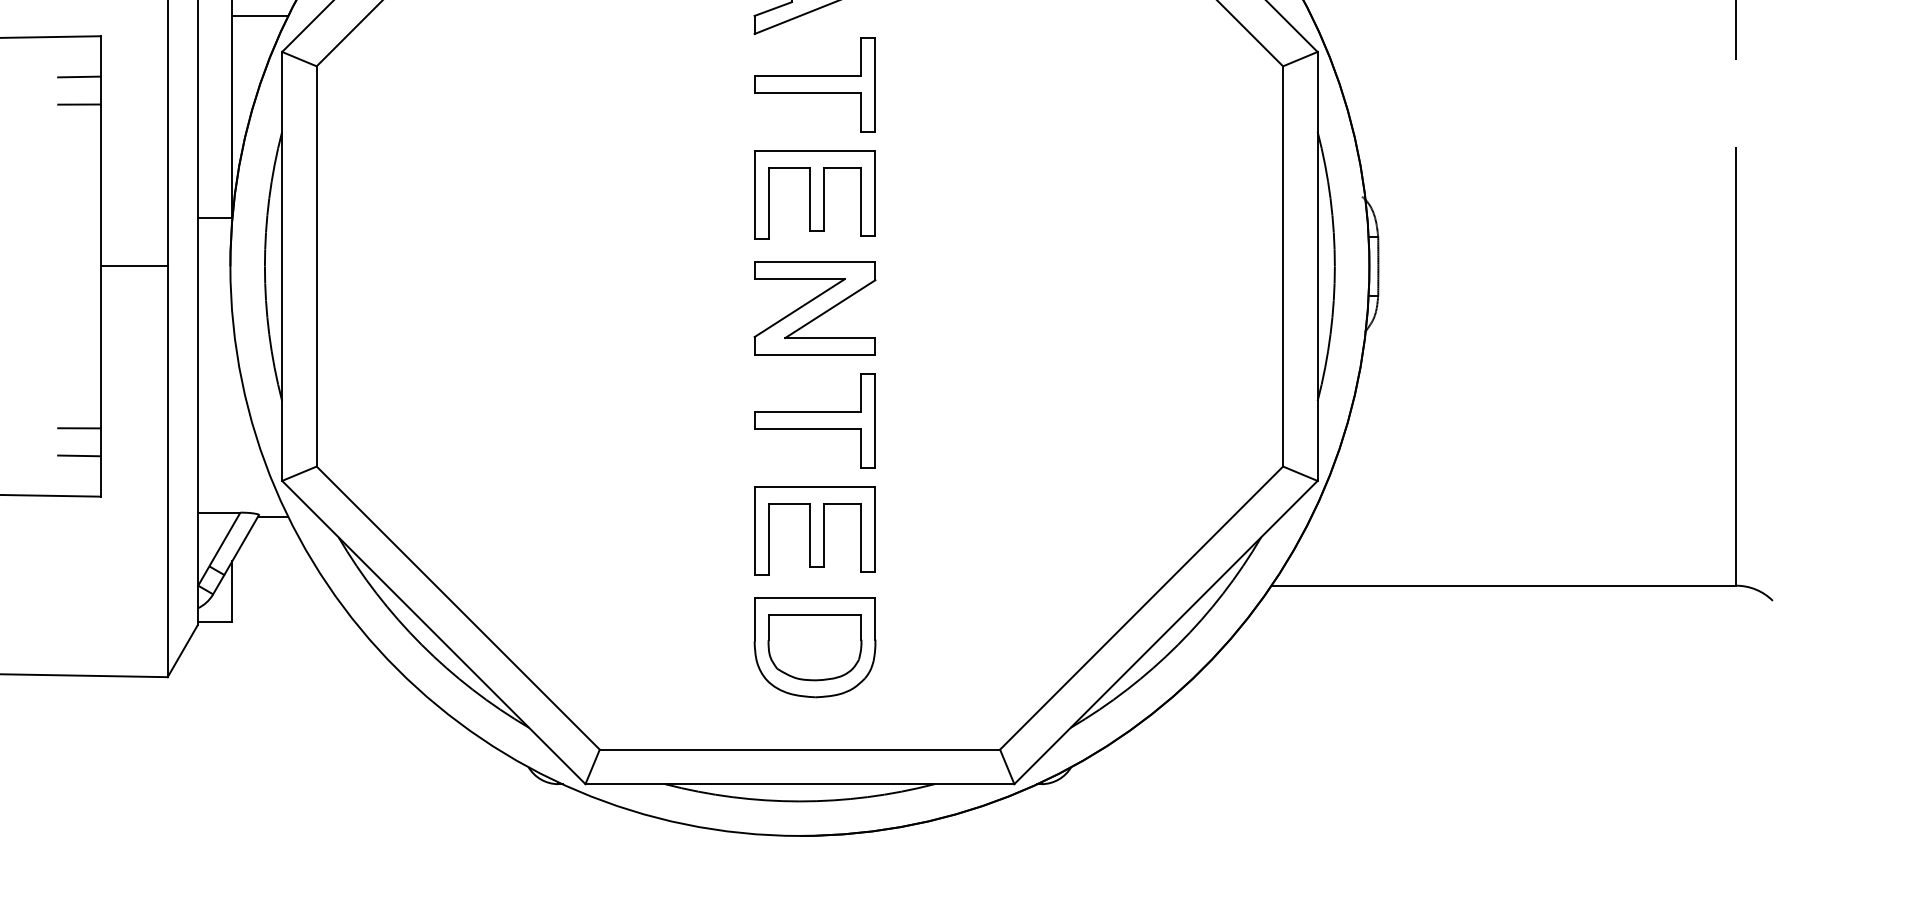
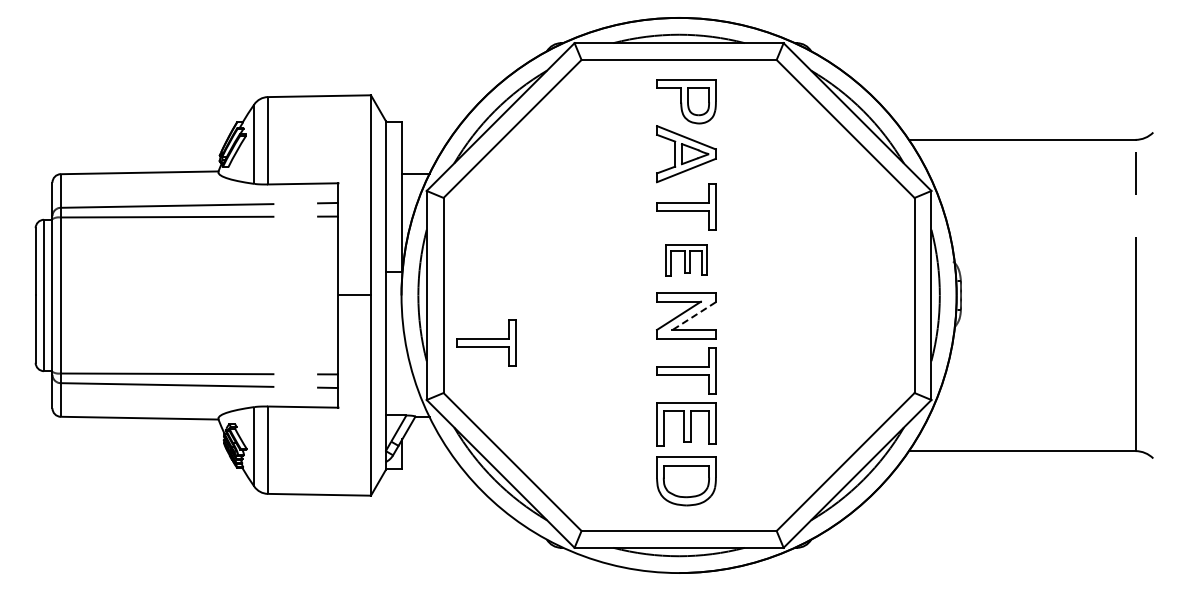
part: (815, 194) -> (686, 260), size x0.7
line: (829, 309) -> (693, 316), solid -> dashed
part: (404, 362) -> (486, 342), added

